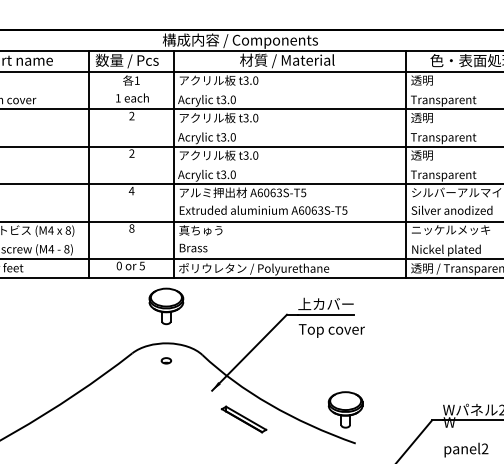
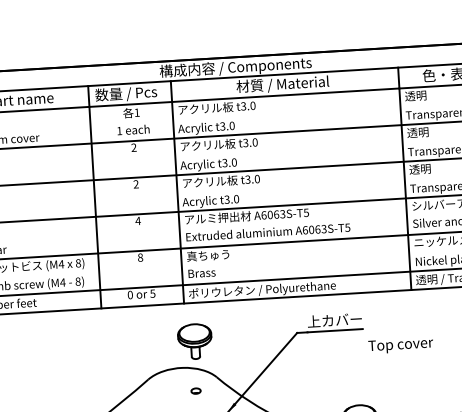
part: (166, 306) -> (195, 341), moved
text: (331, 330) -> (400, 345), moved
part: (166, 360) -> (196, 390), moved

